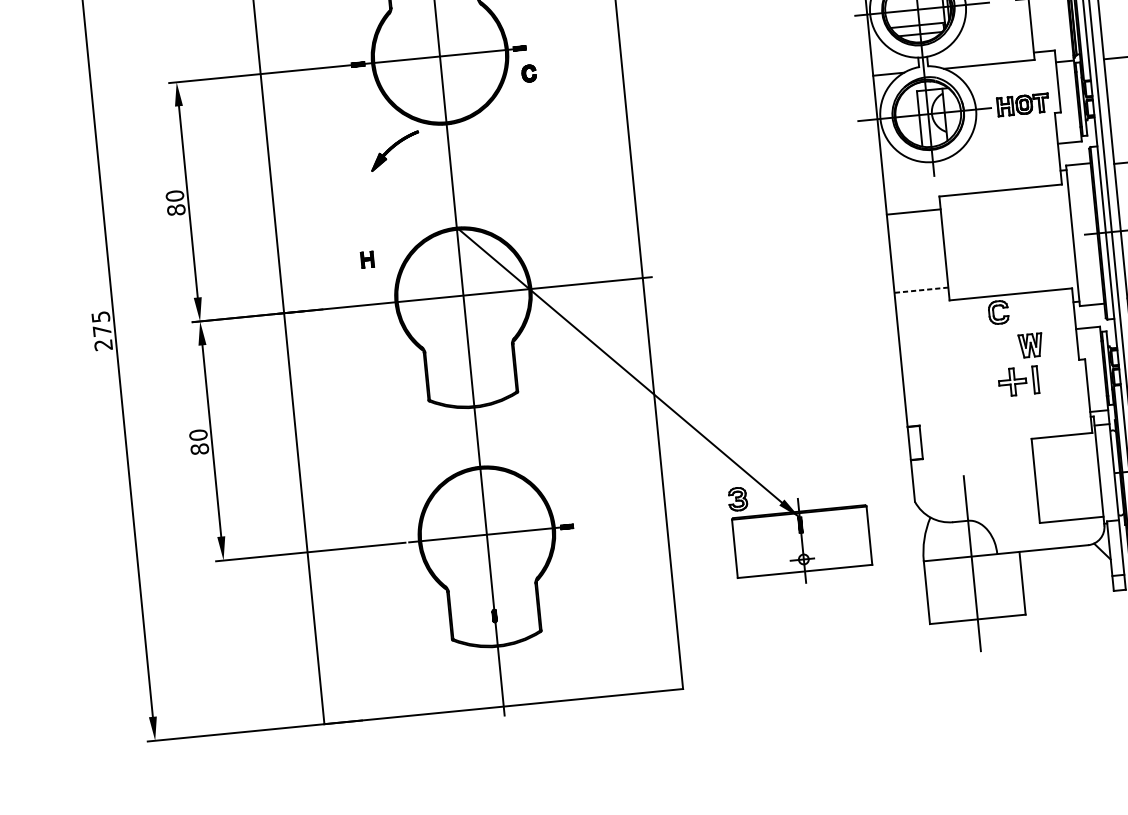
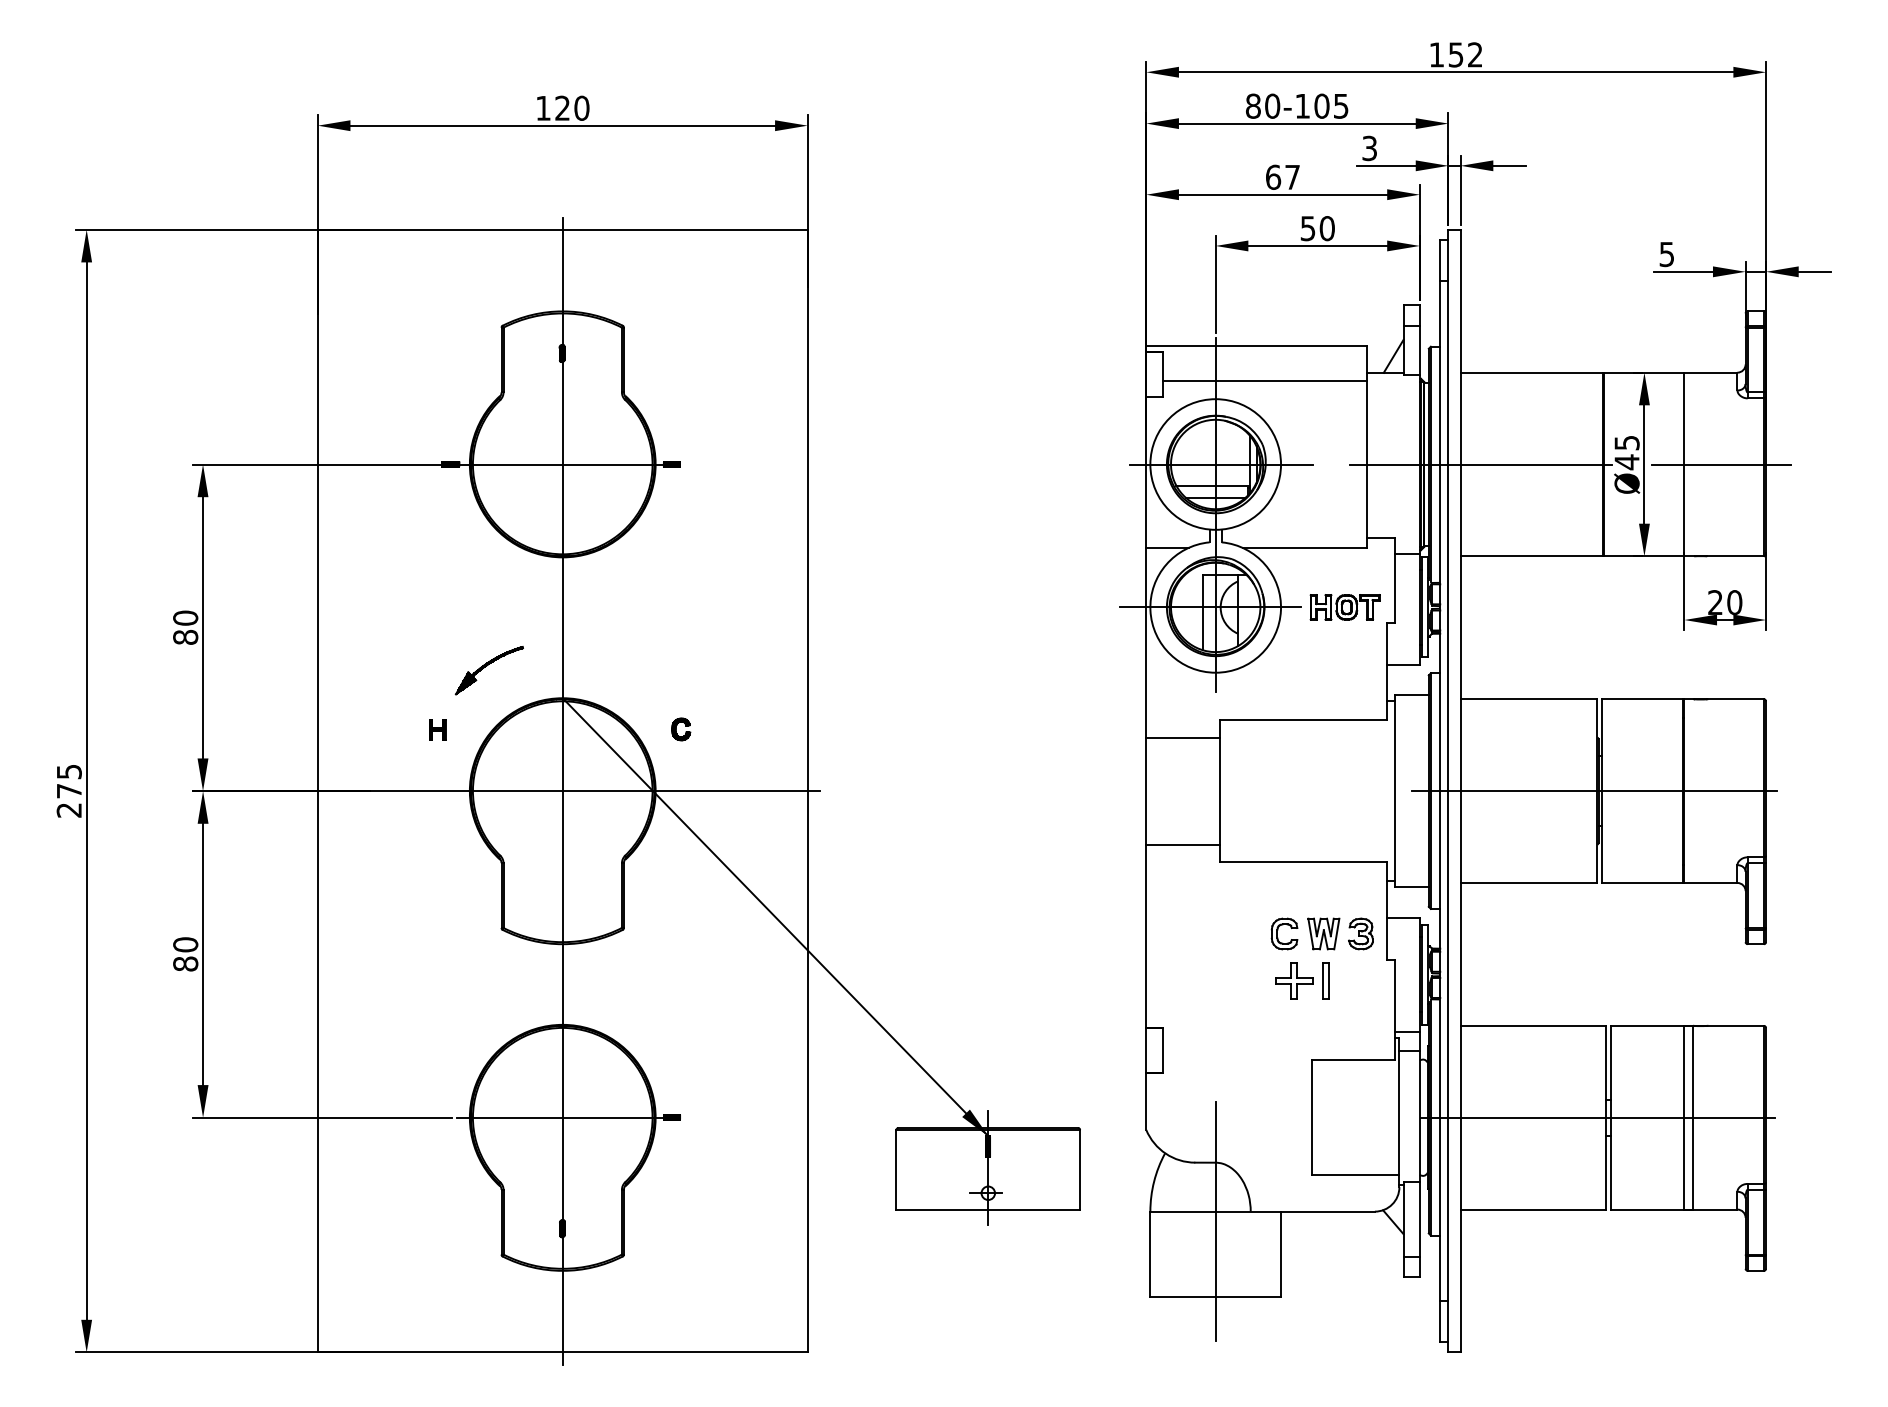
part: (529, 73) -> (681, 729), moved
part: (394, 151) -> (488, 670), moved
line: (921, 290) -> (1183, 844), dashed -> solid
part: (993, 310) -> (1278, 930), moved
part: (737, 498) -> (1360, 933), moved

